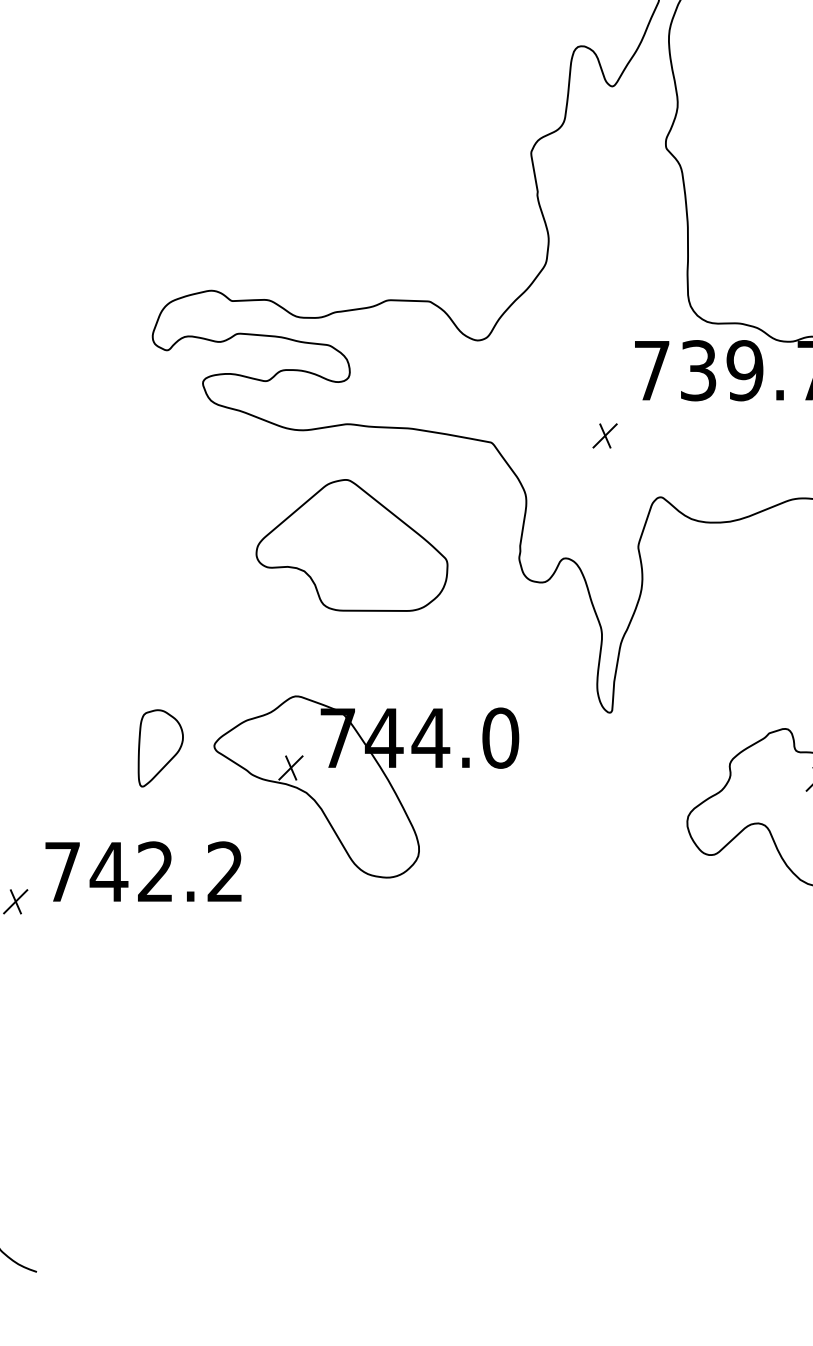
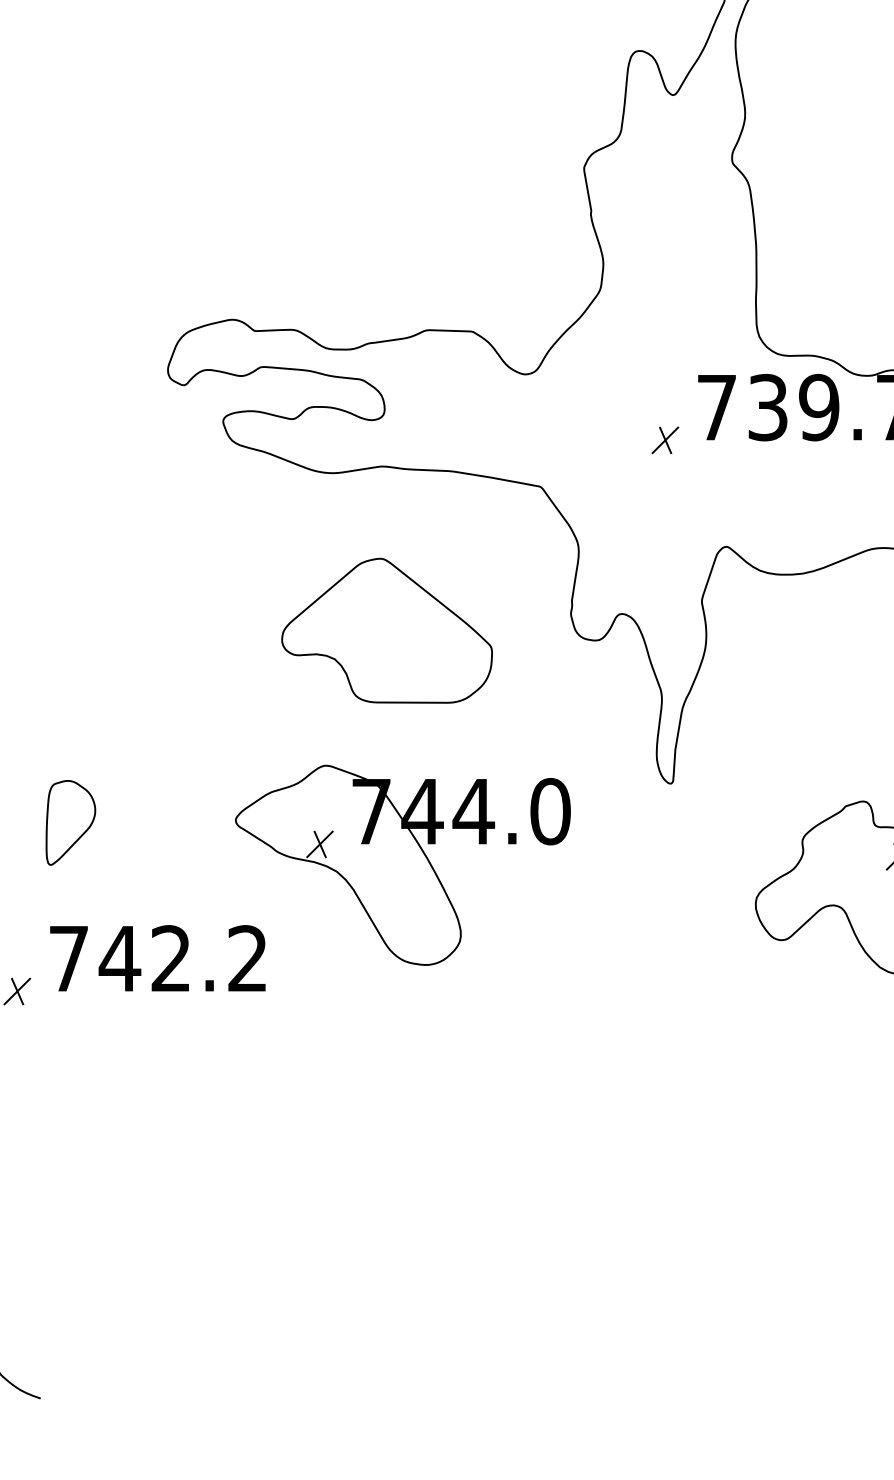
part: (605, 436) -> (665, 440), moved
part: (351, 545) -> (386, 630), moved
part: (160, 748) -> (70, 822), moved

